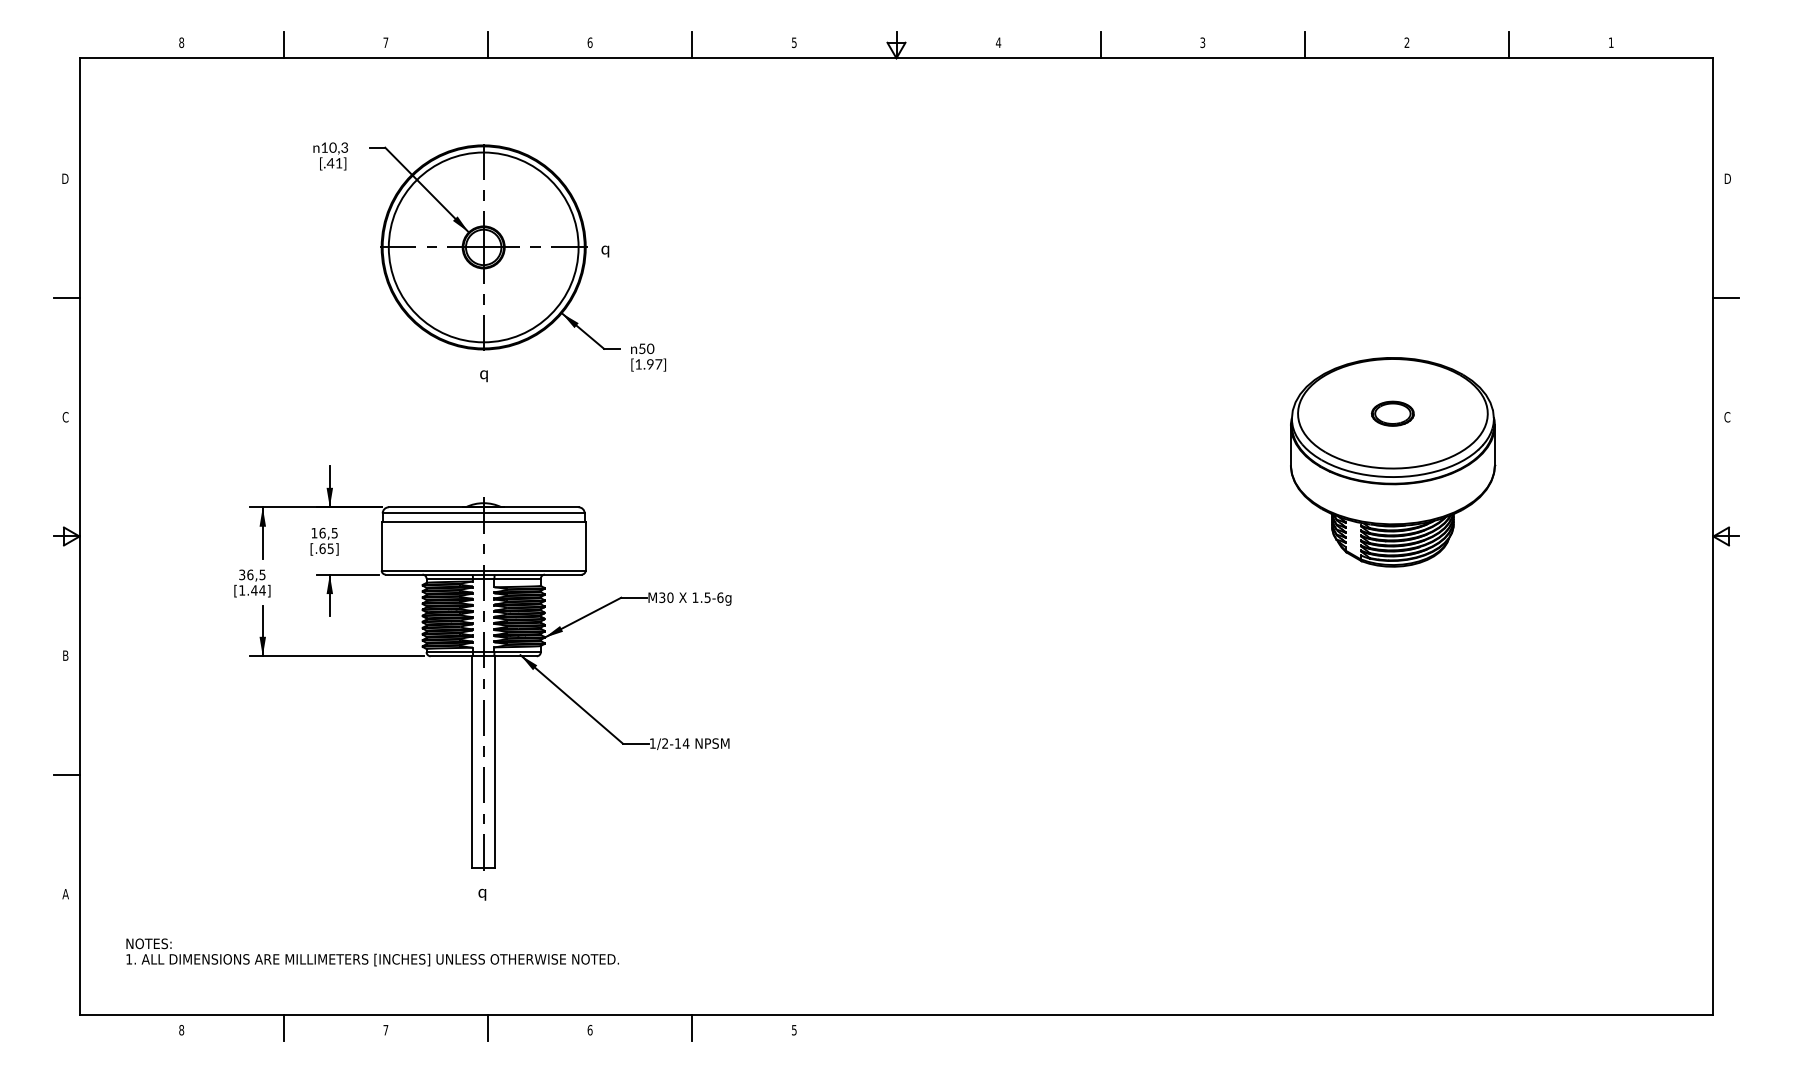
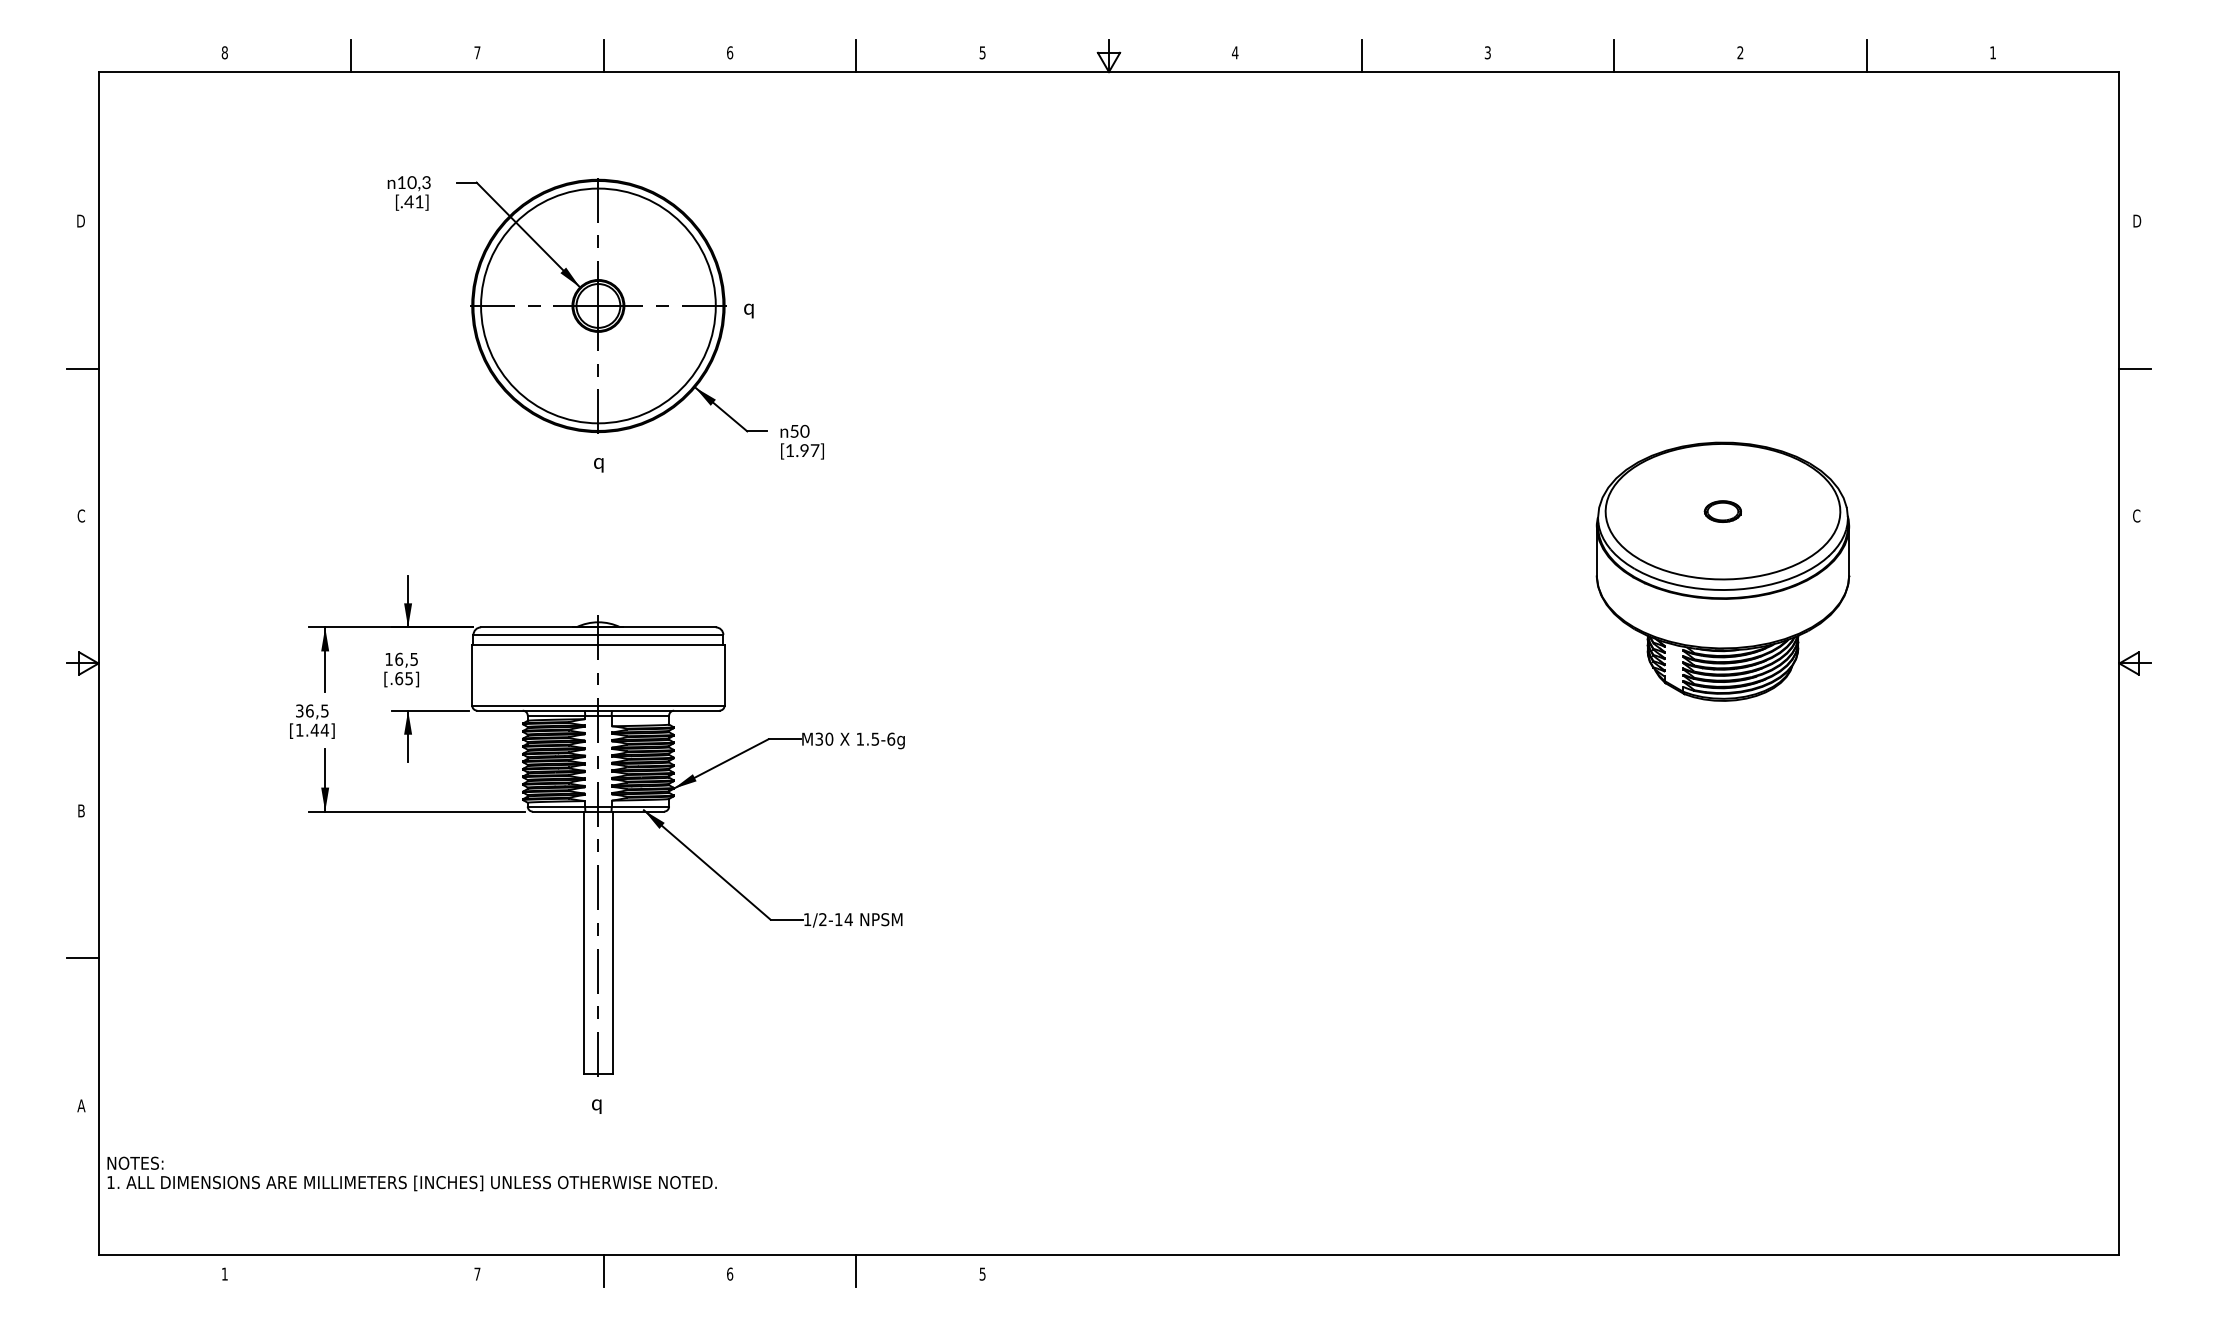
part: (1392, 413) -> (1722, 511), size x0.7
text: (372, 952) -> (411, 1173), moved
line: (284, 1027) -> (351, 1270), removed
text: (181, 1029) -> (224, 1273), 8 -> 1

